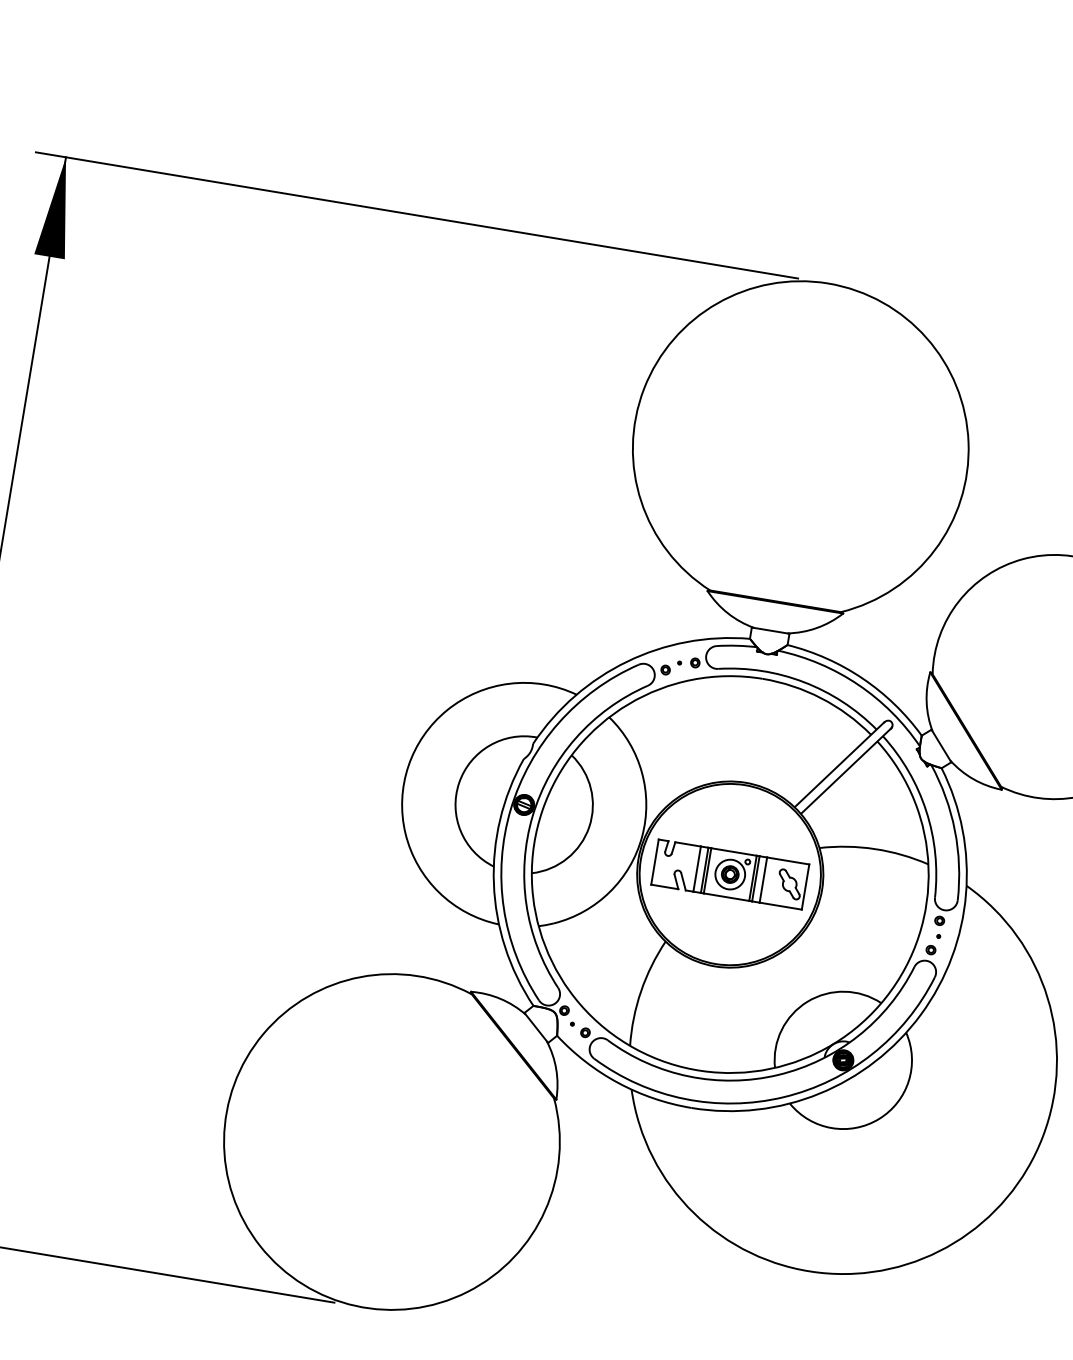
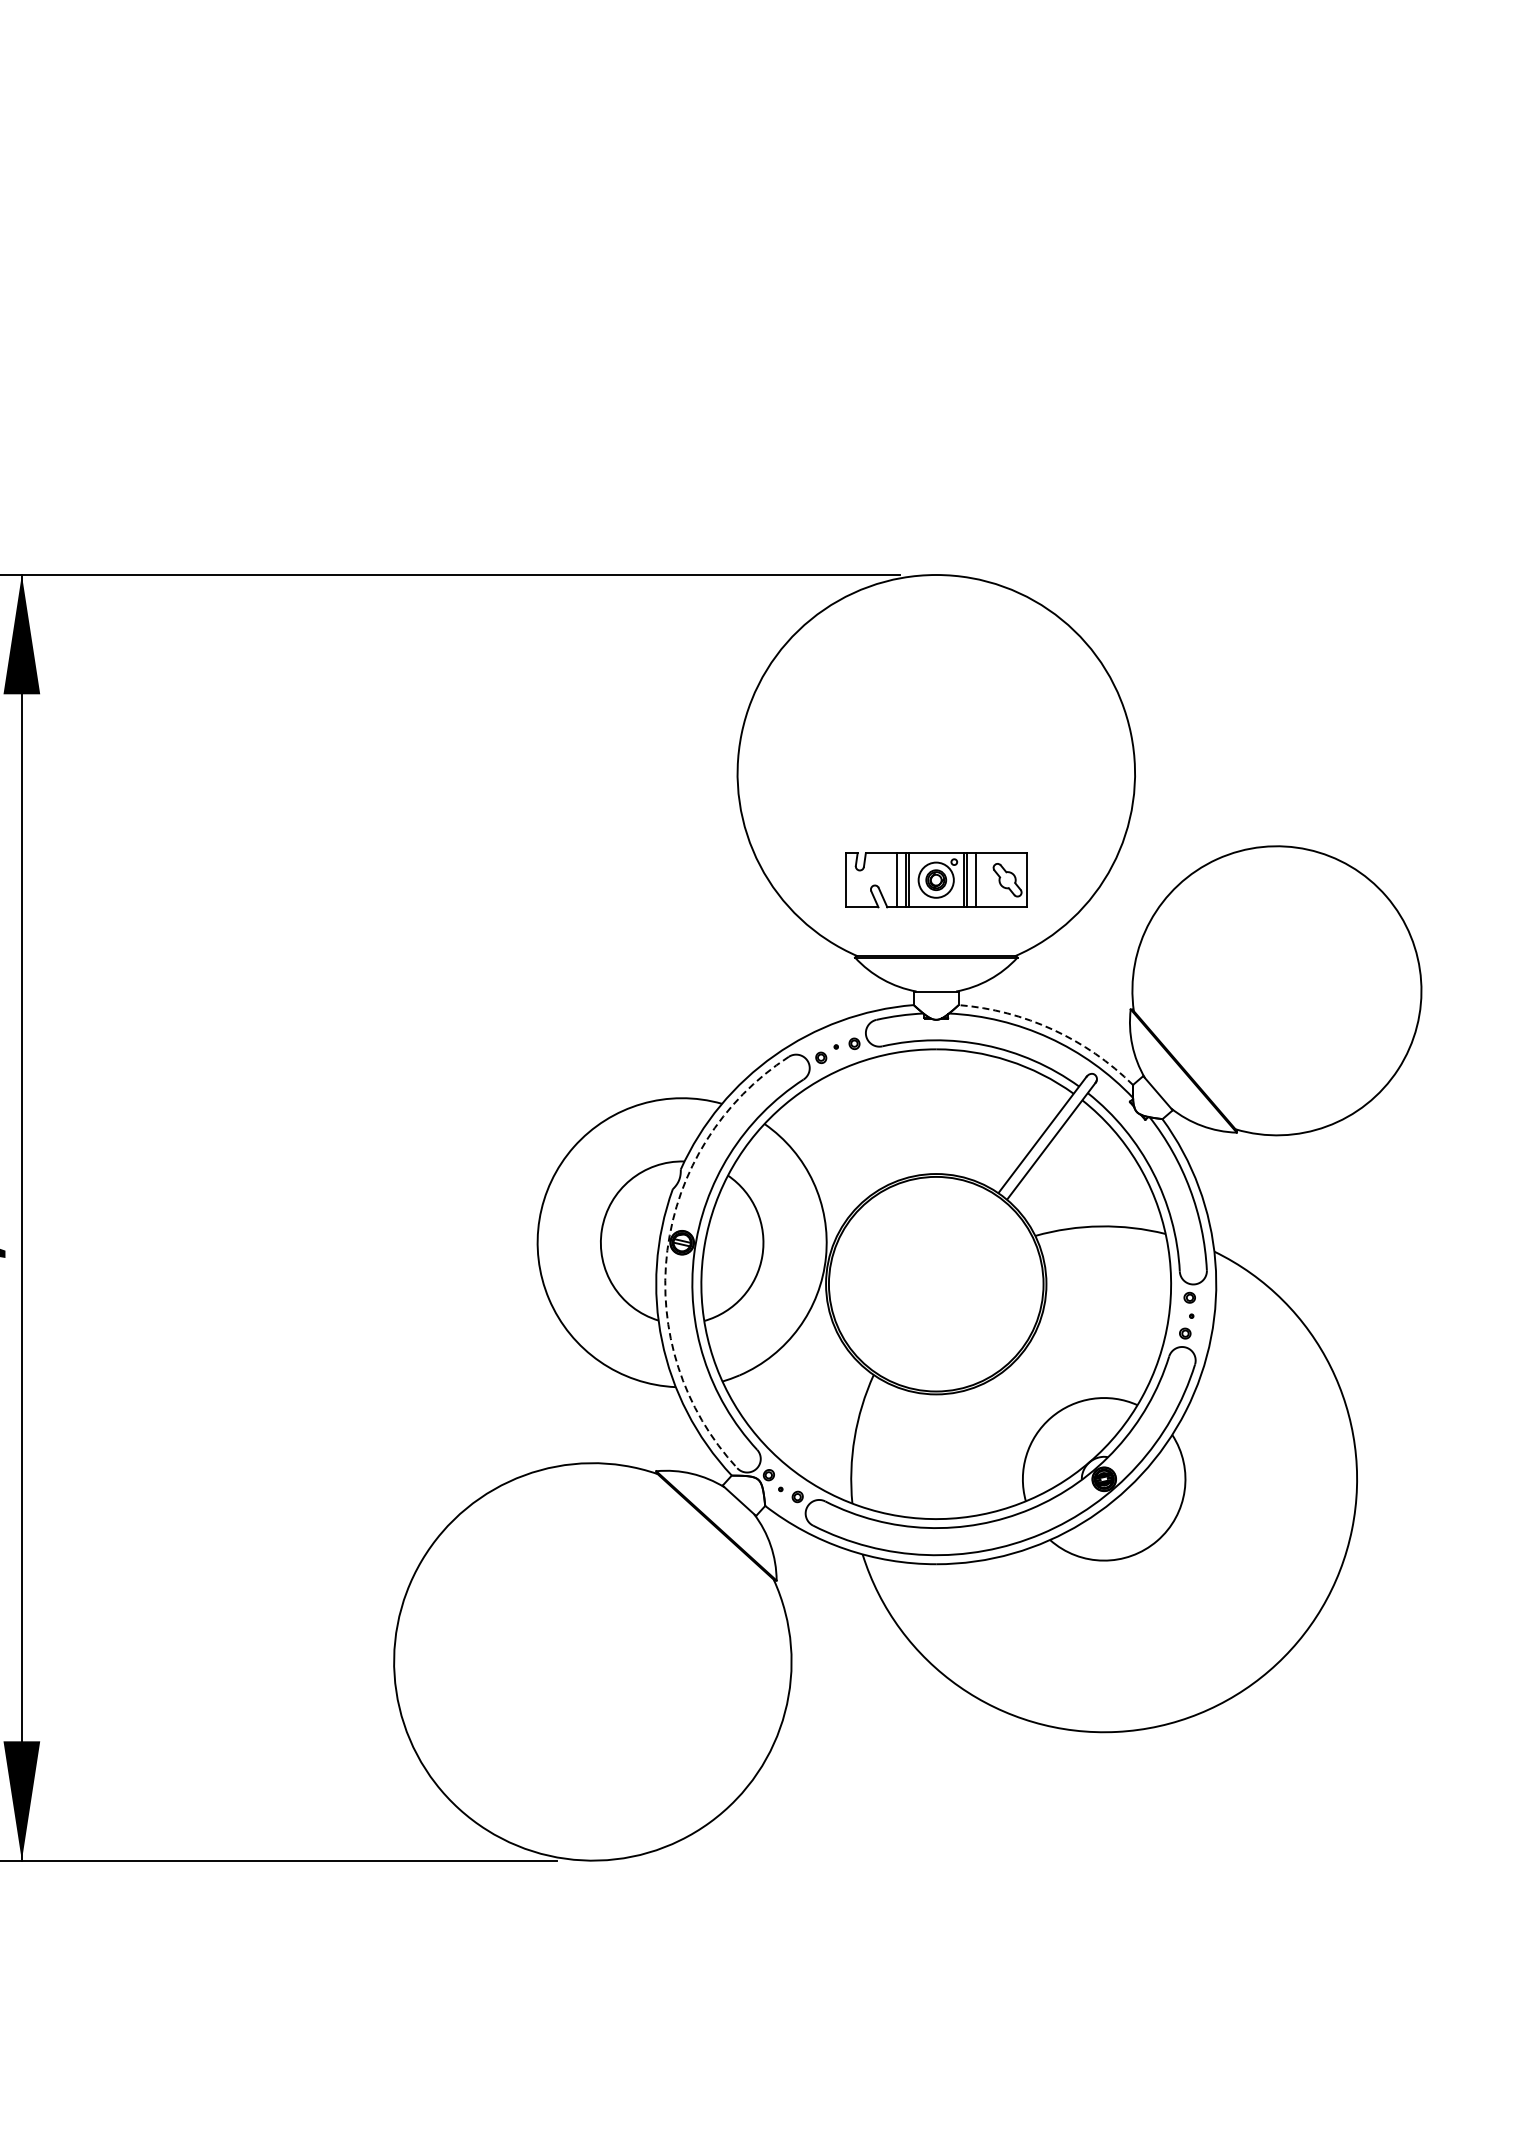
arc: (863, 678) -> (1053, 1029), solid -> dashed
arc: (510, 809) -> (667, 1250), solid -> dashed
part: (730, 874) -> (936, 880), moved

